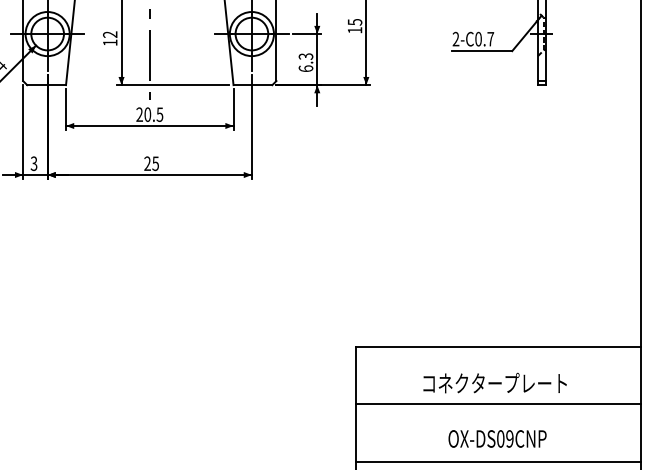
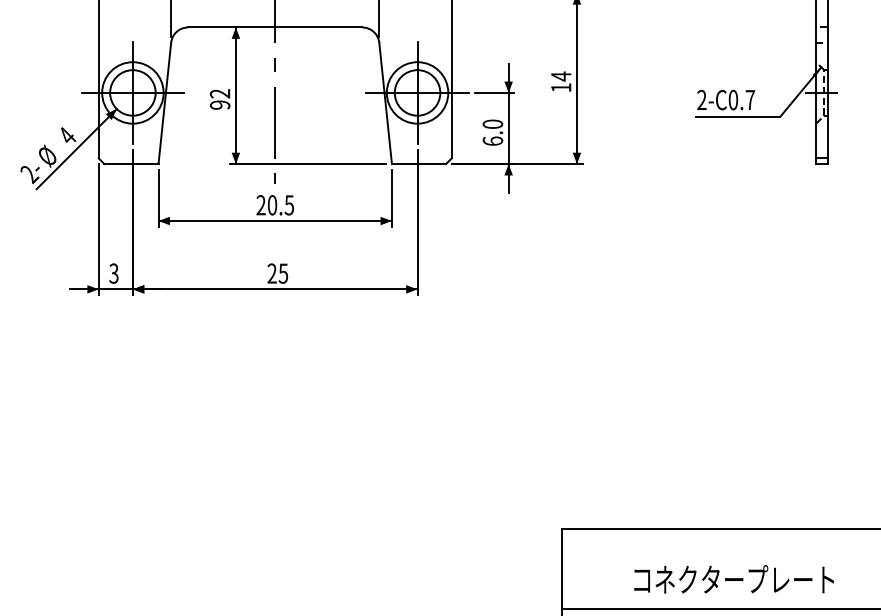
text: (354, 21) -> (560, 75), 15 -> 14
text: (110, 42) -> (220, 104), 12 -> 92
text: (305, 56) -> (492, 124), 6.3 -> 6.0
text: (494, 382) -> (733, 578), moved

